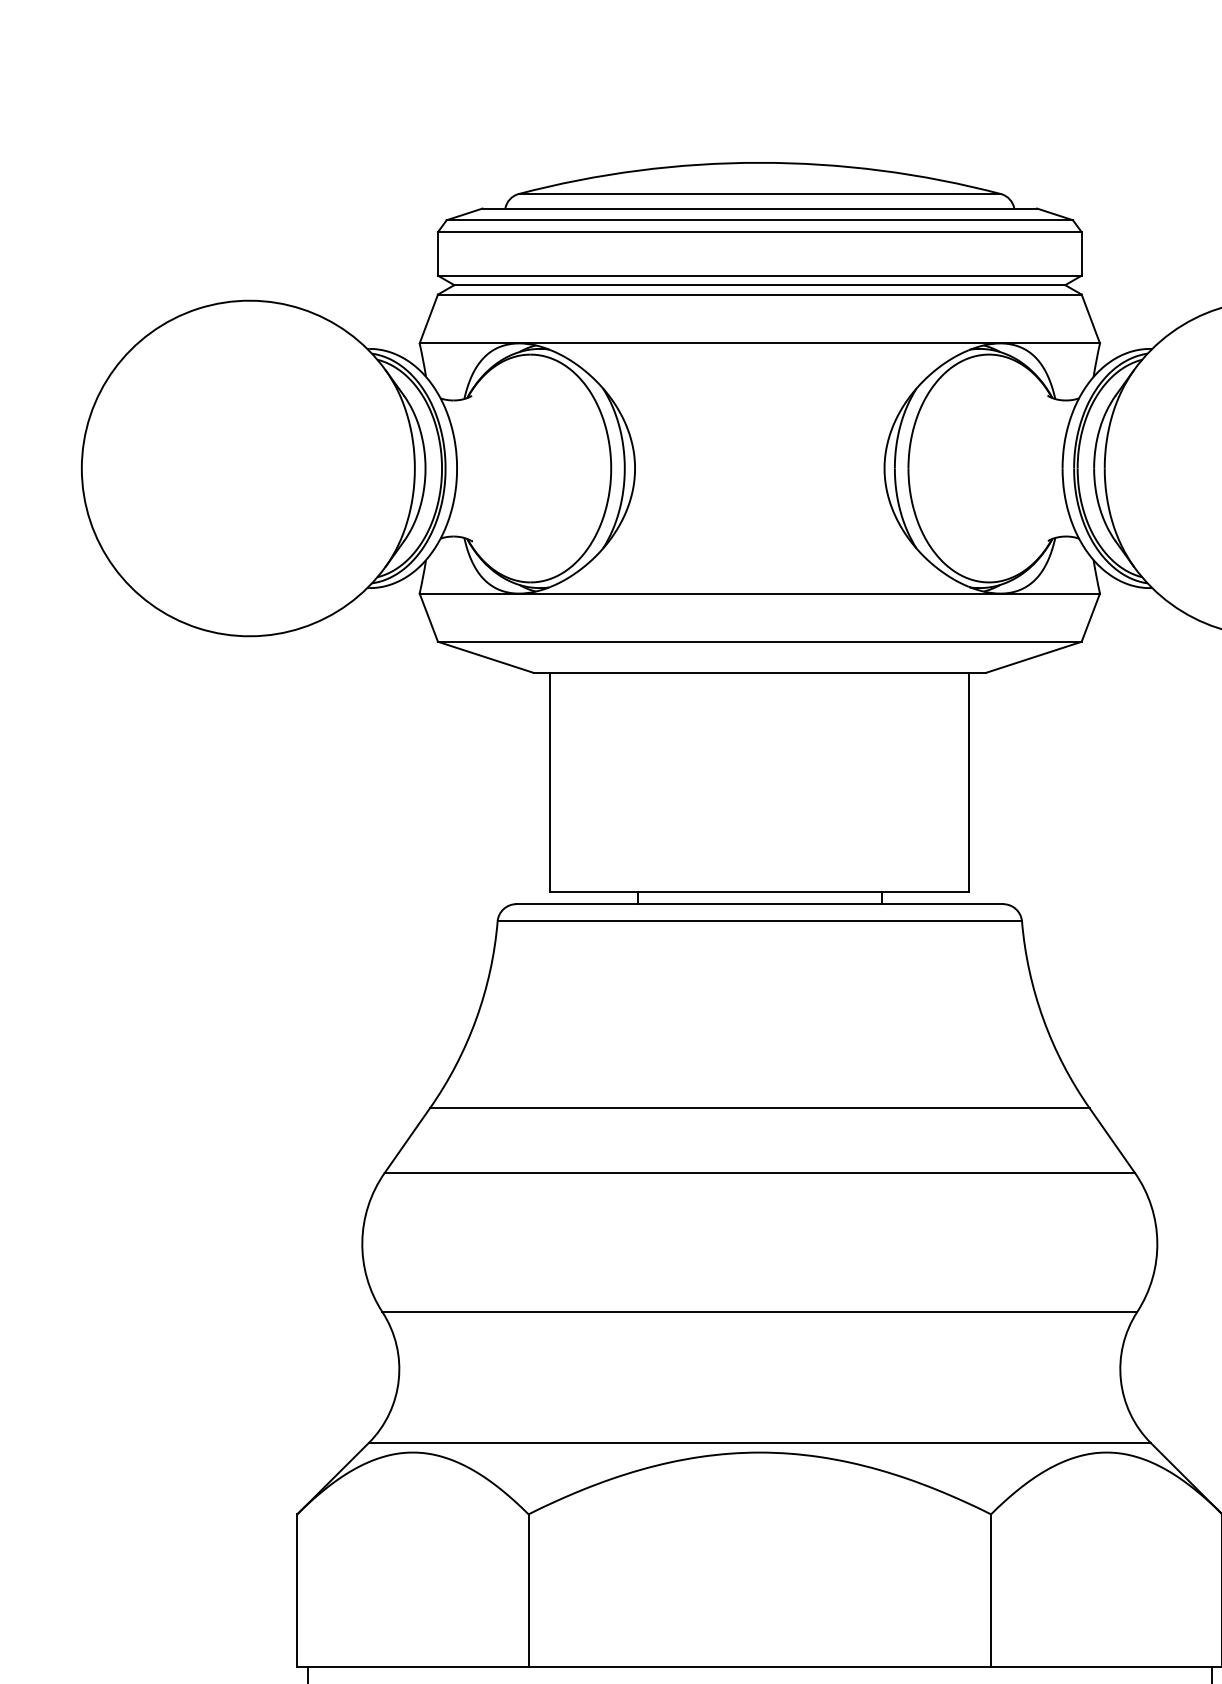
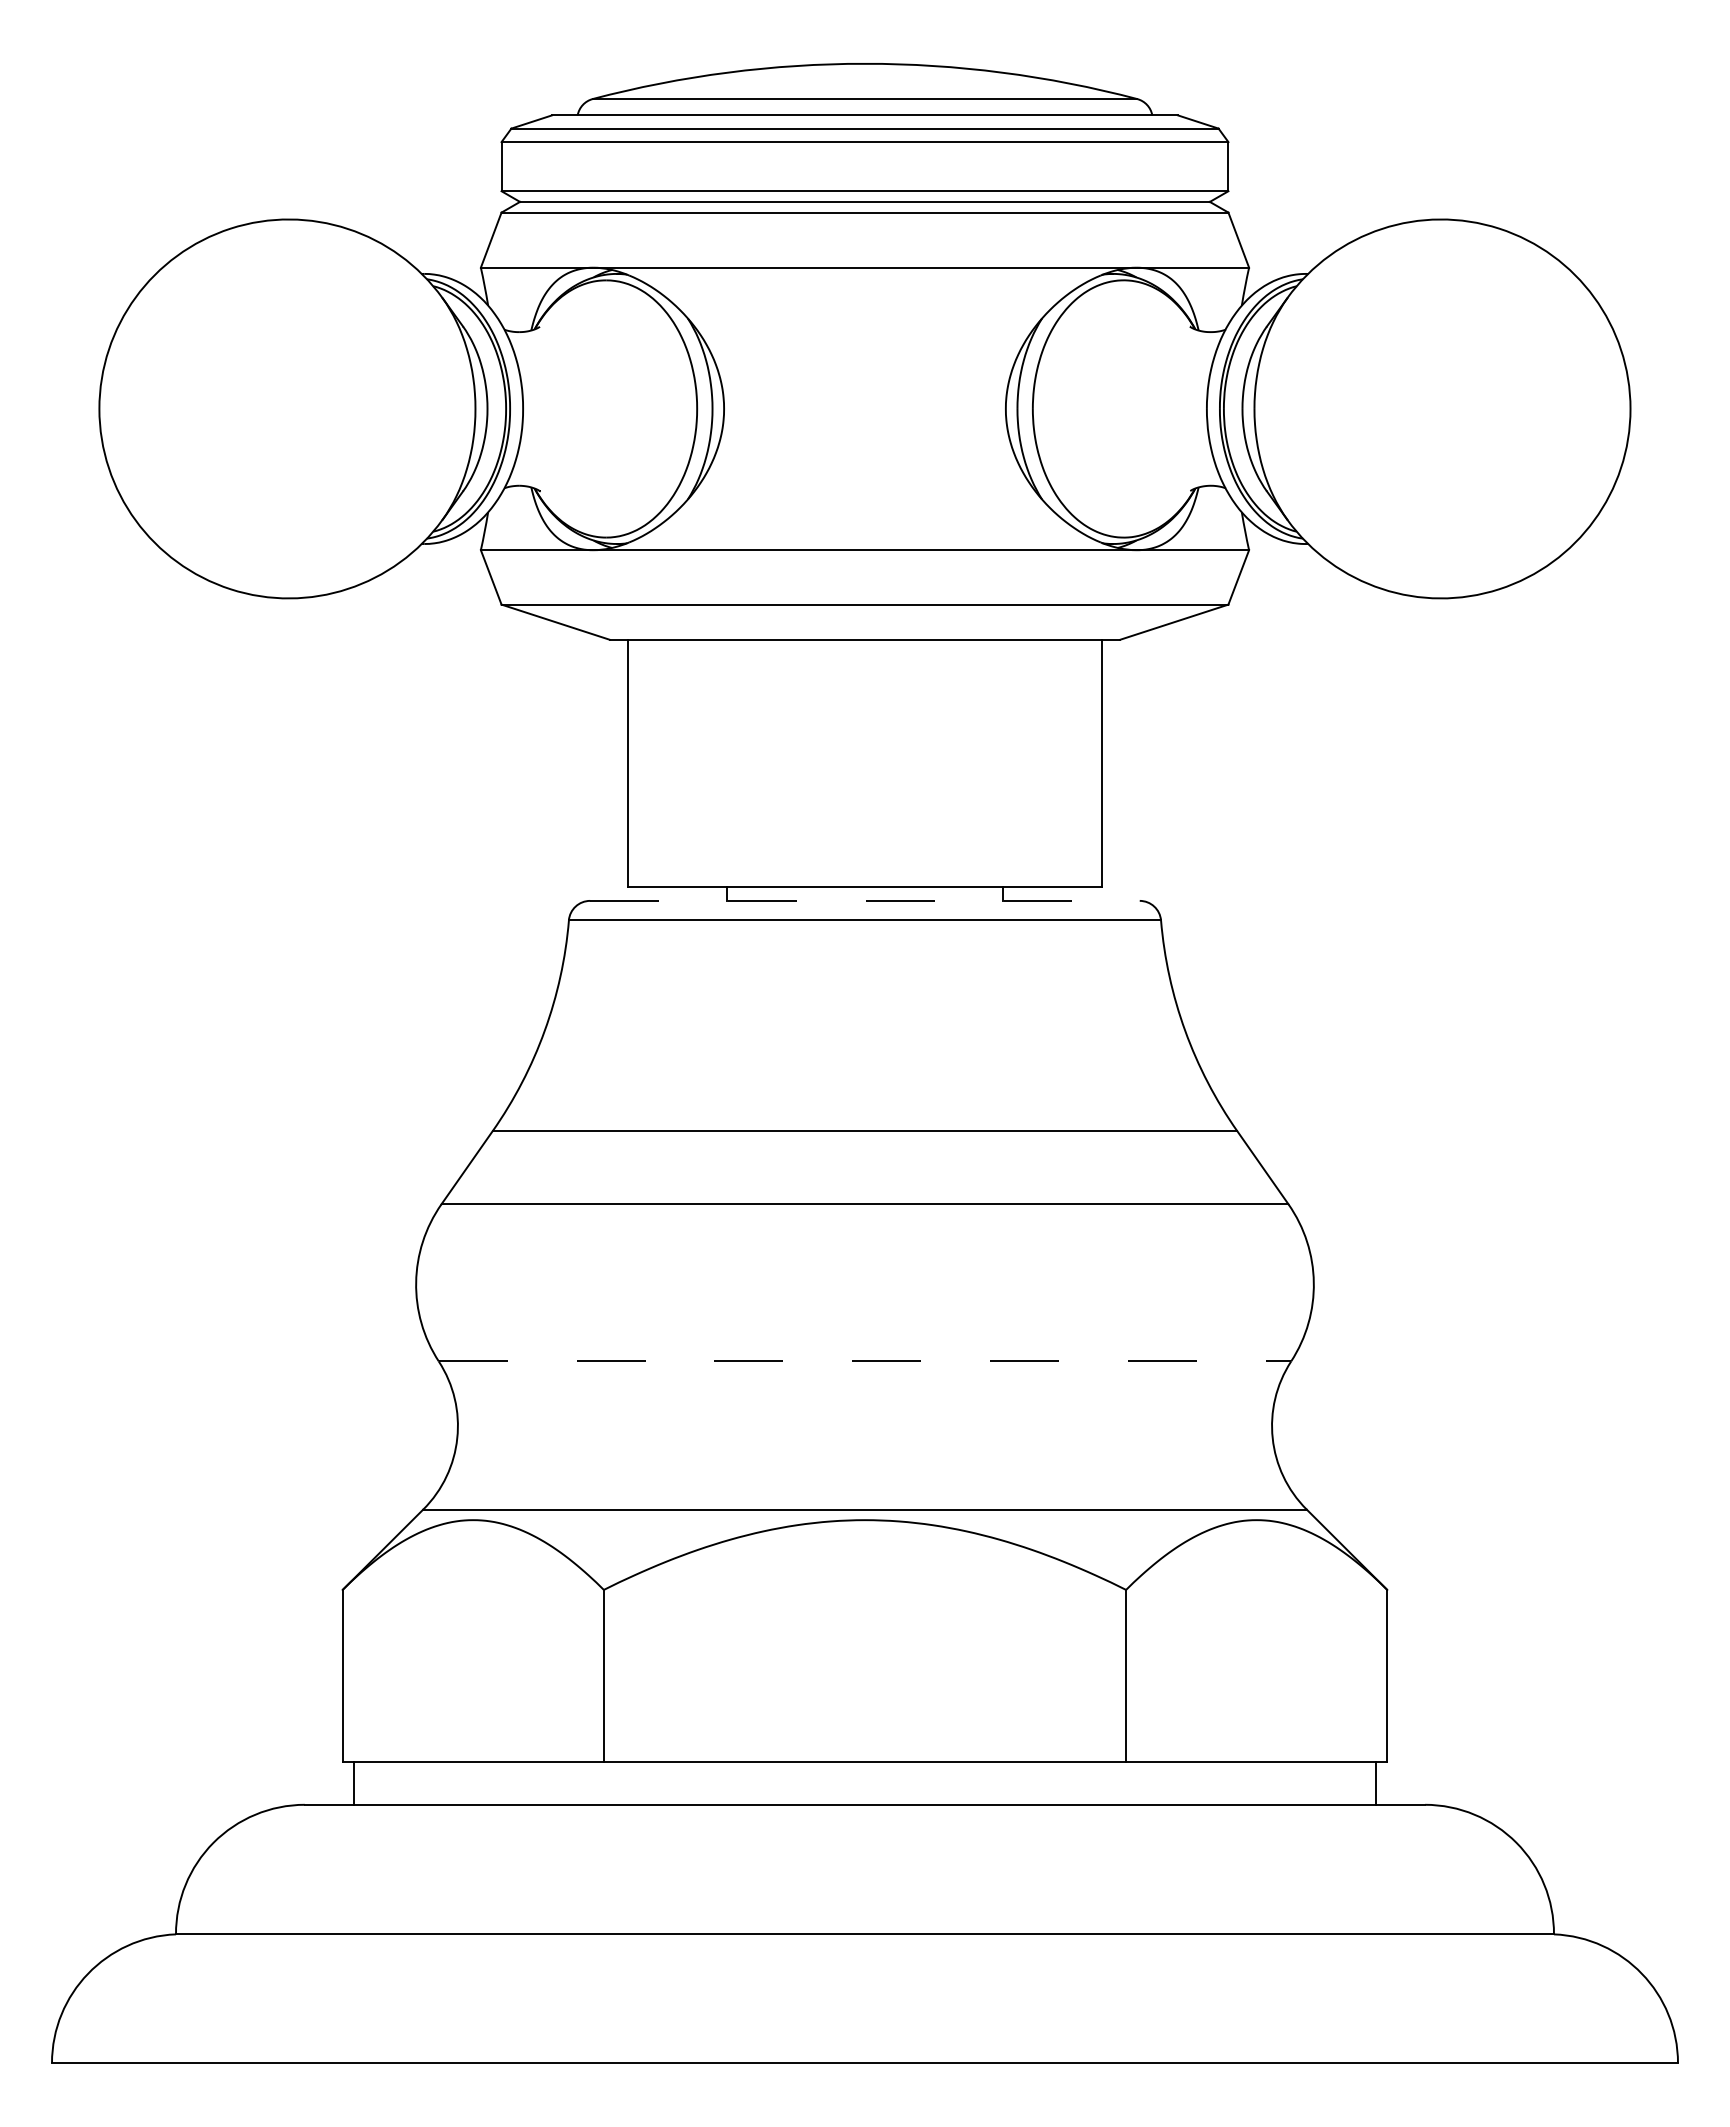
line: (759, 903) -> (864, 900), solid -> dashed
line: (760, 1312) -> (865, 1361), solid -> dashed

